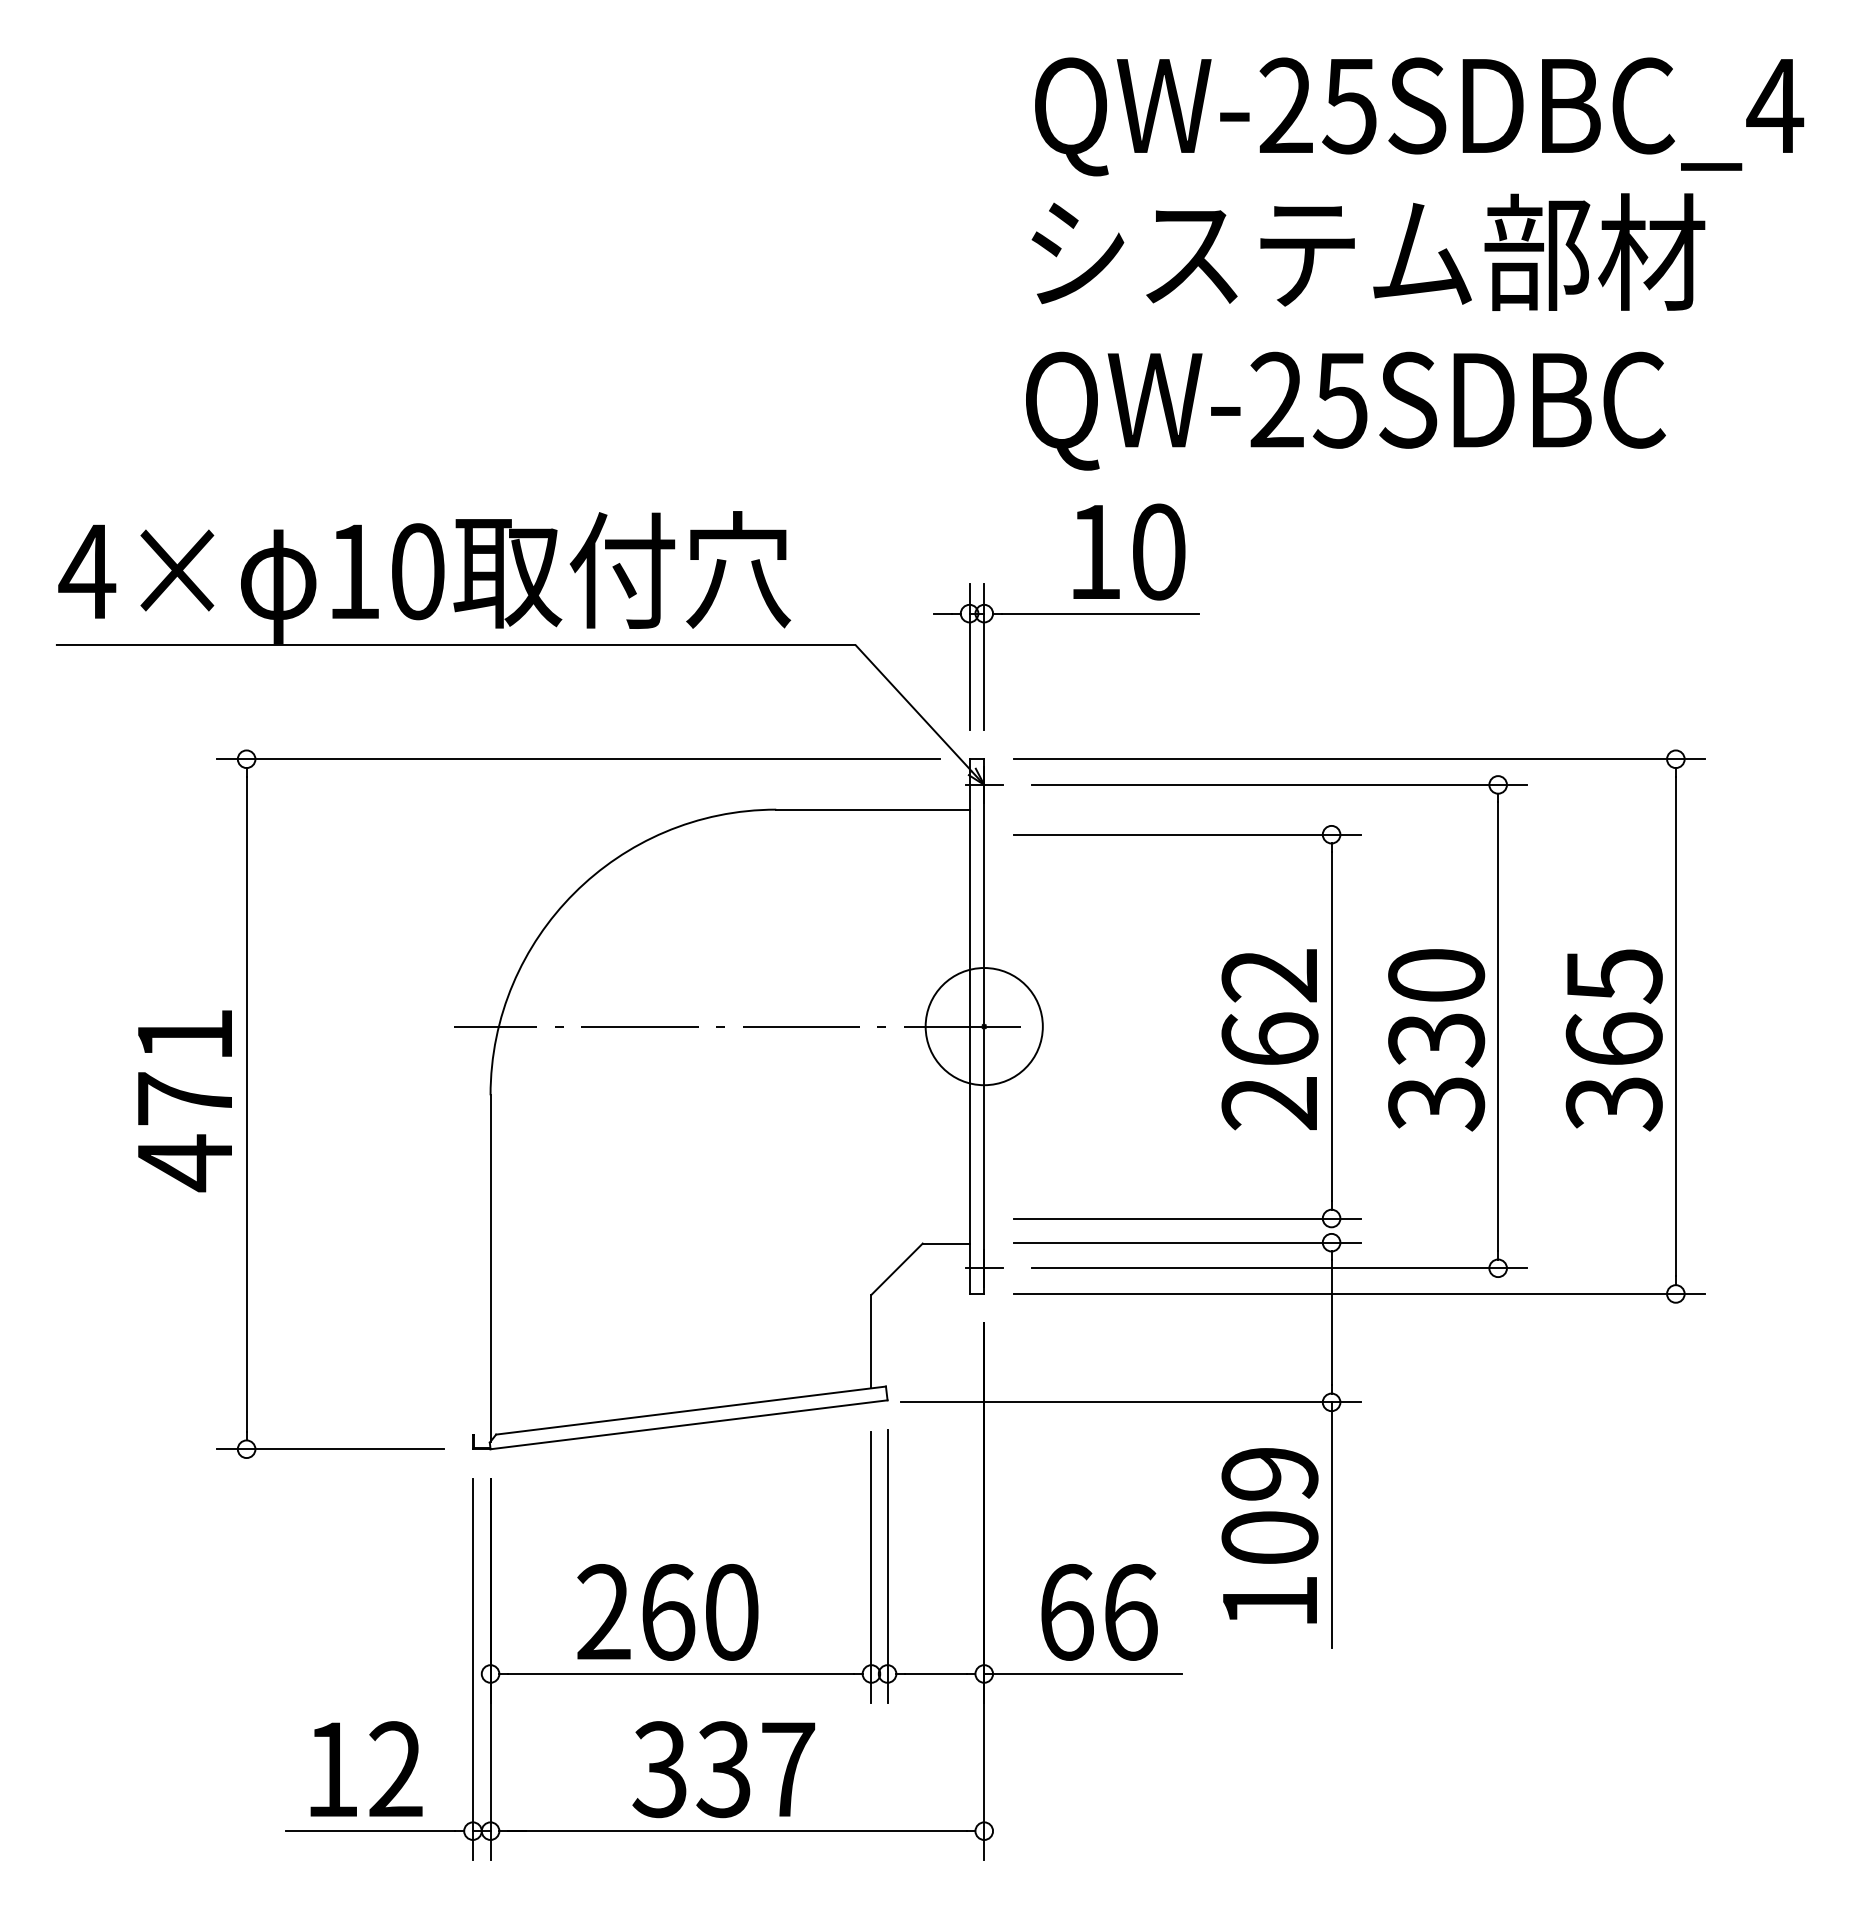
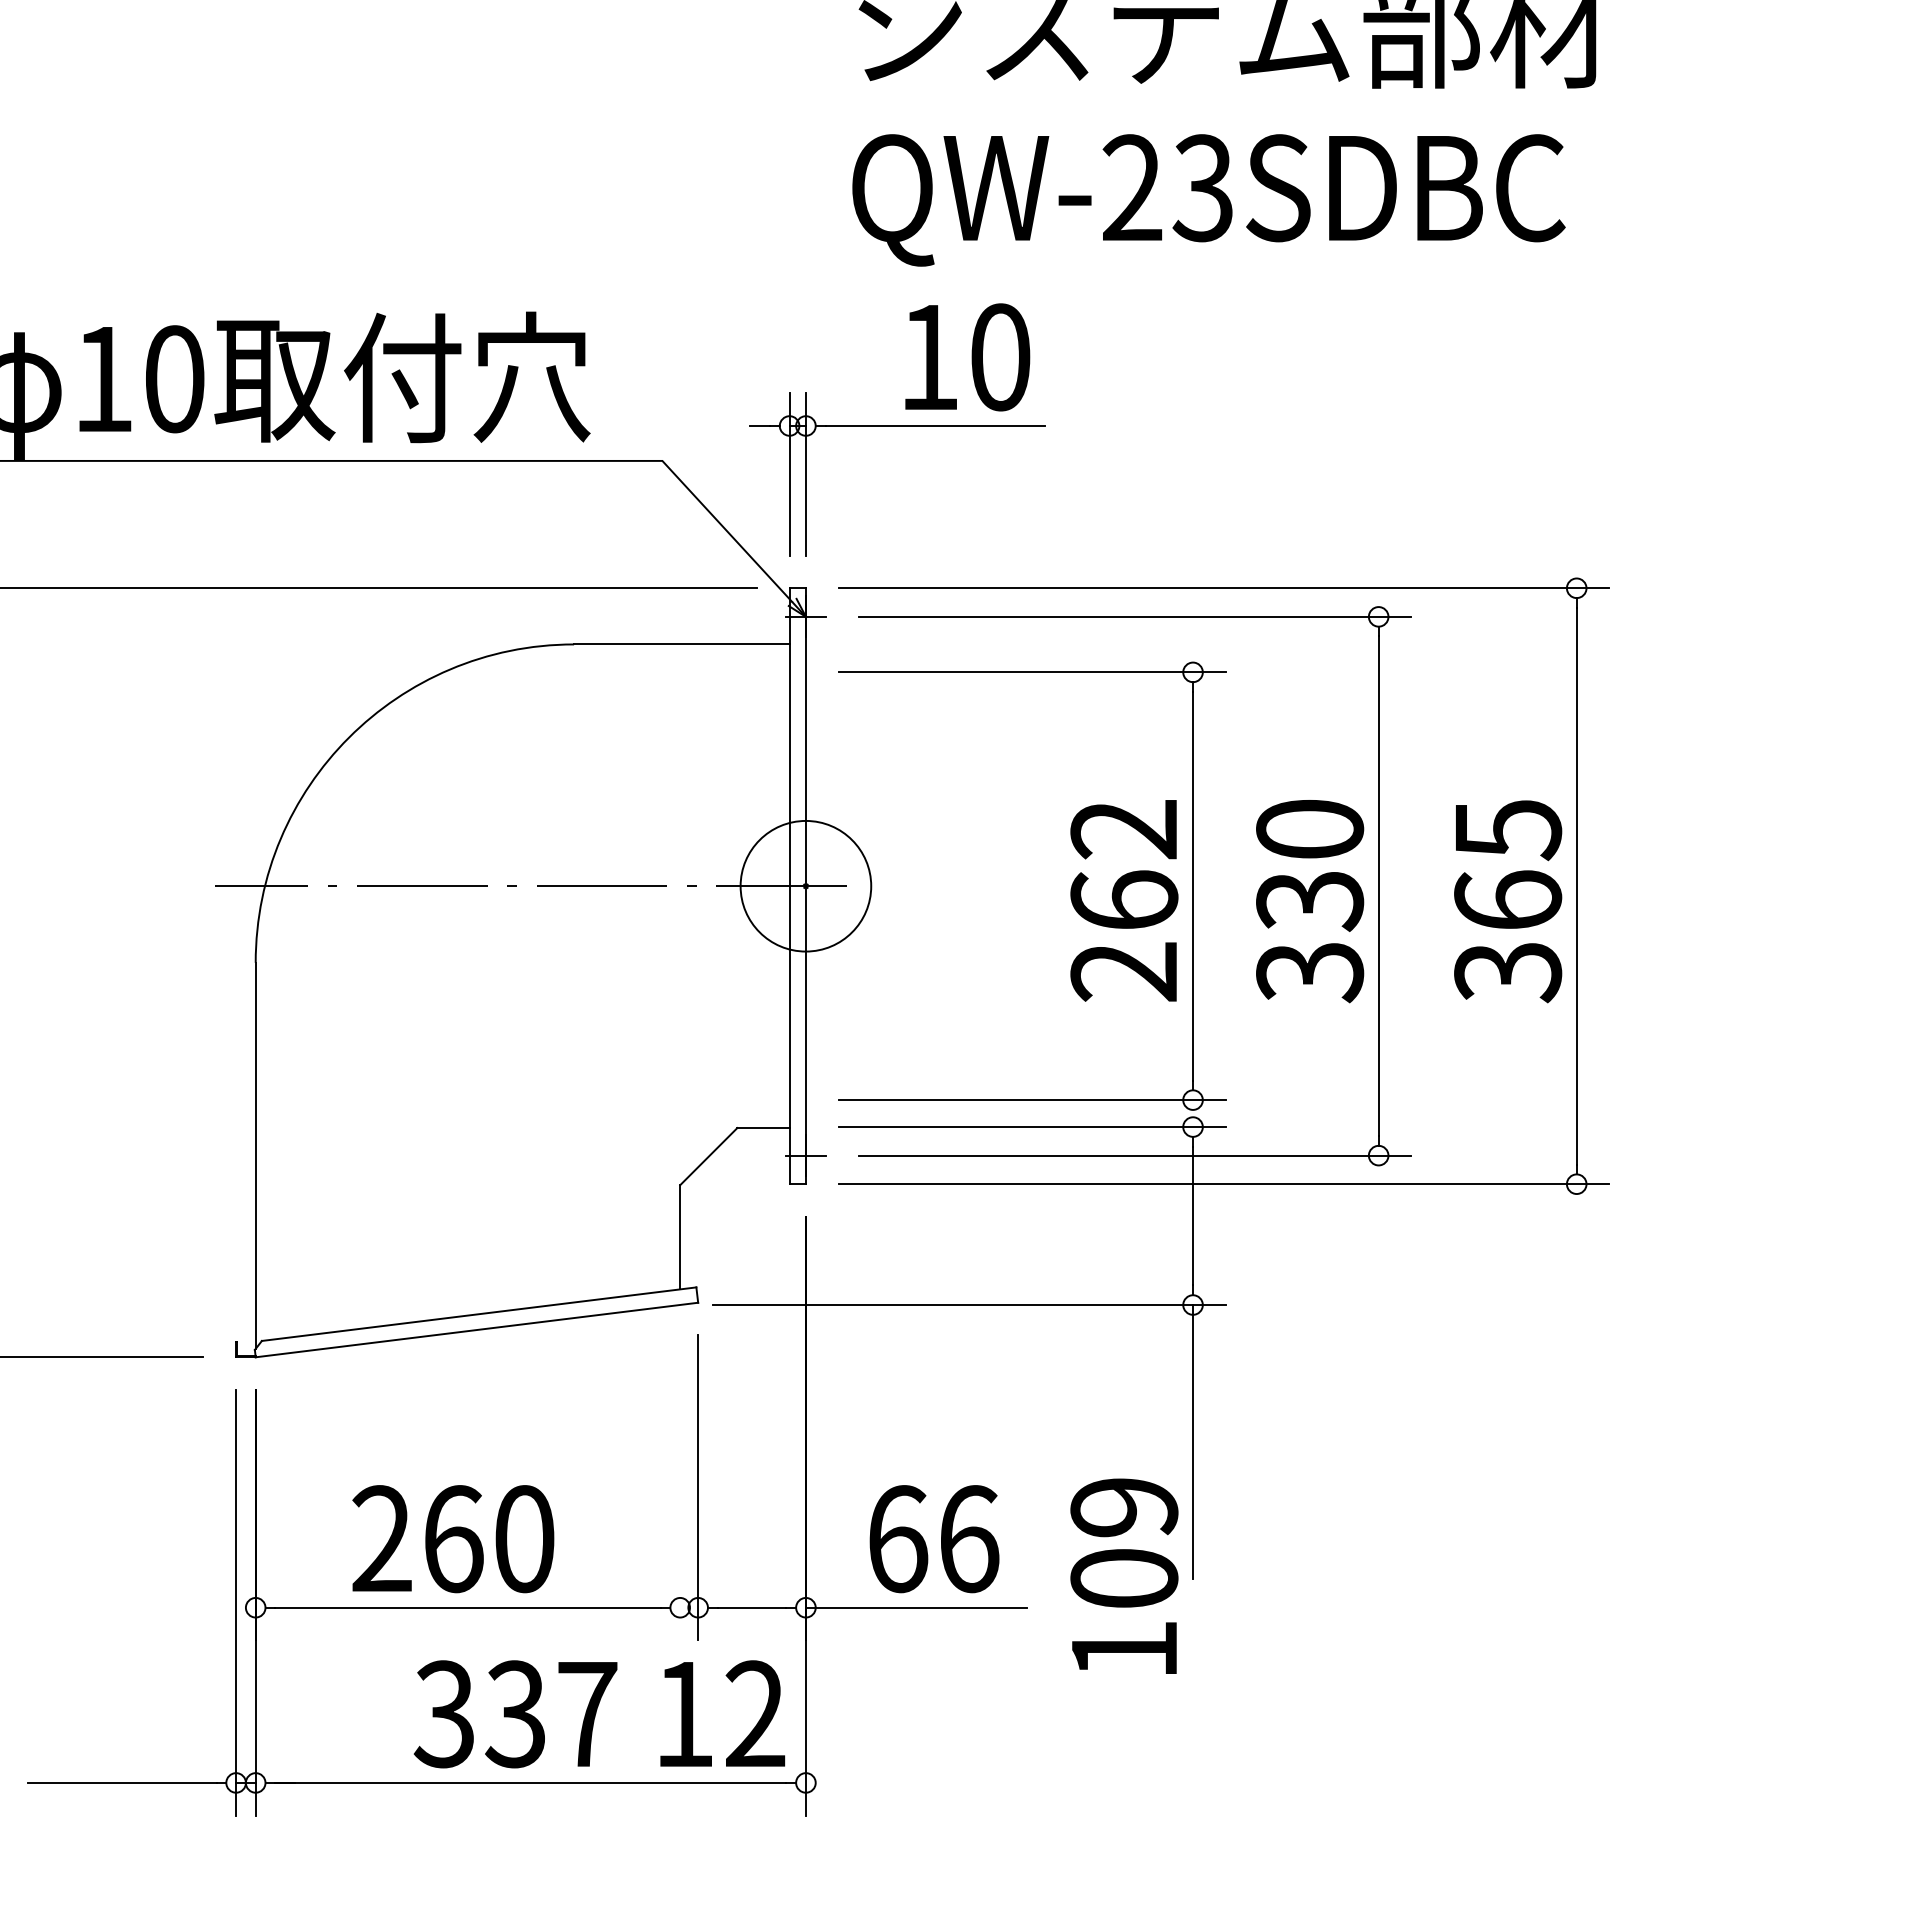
text: (1339, 399) -> (1201, 187), QW-25SDBC -> QW-23SDBC
text: (1269, 1535) -> (1123, 1576), moved
line: (871, 1567) -> (680, 1489), removed
text: (366, 1768) -> (722, 1713), moved

